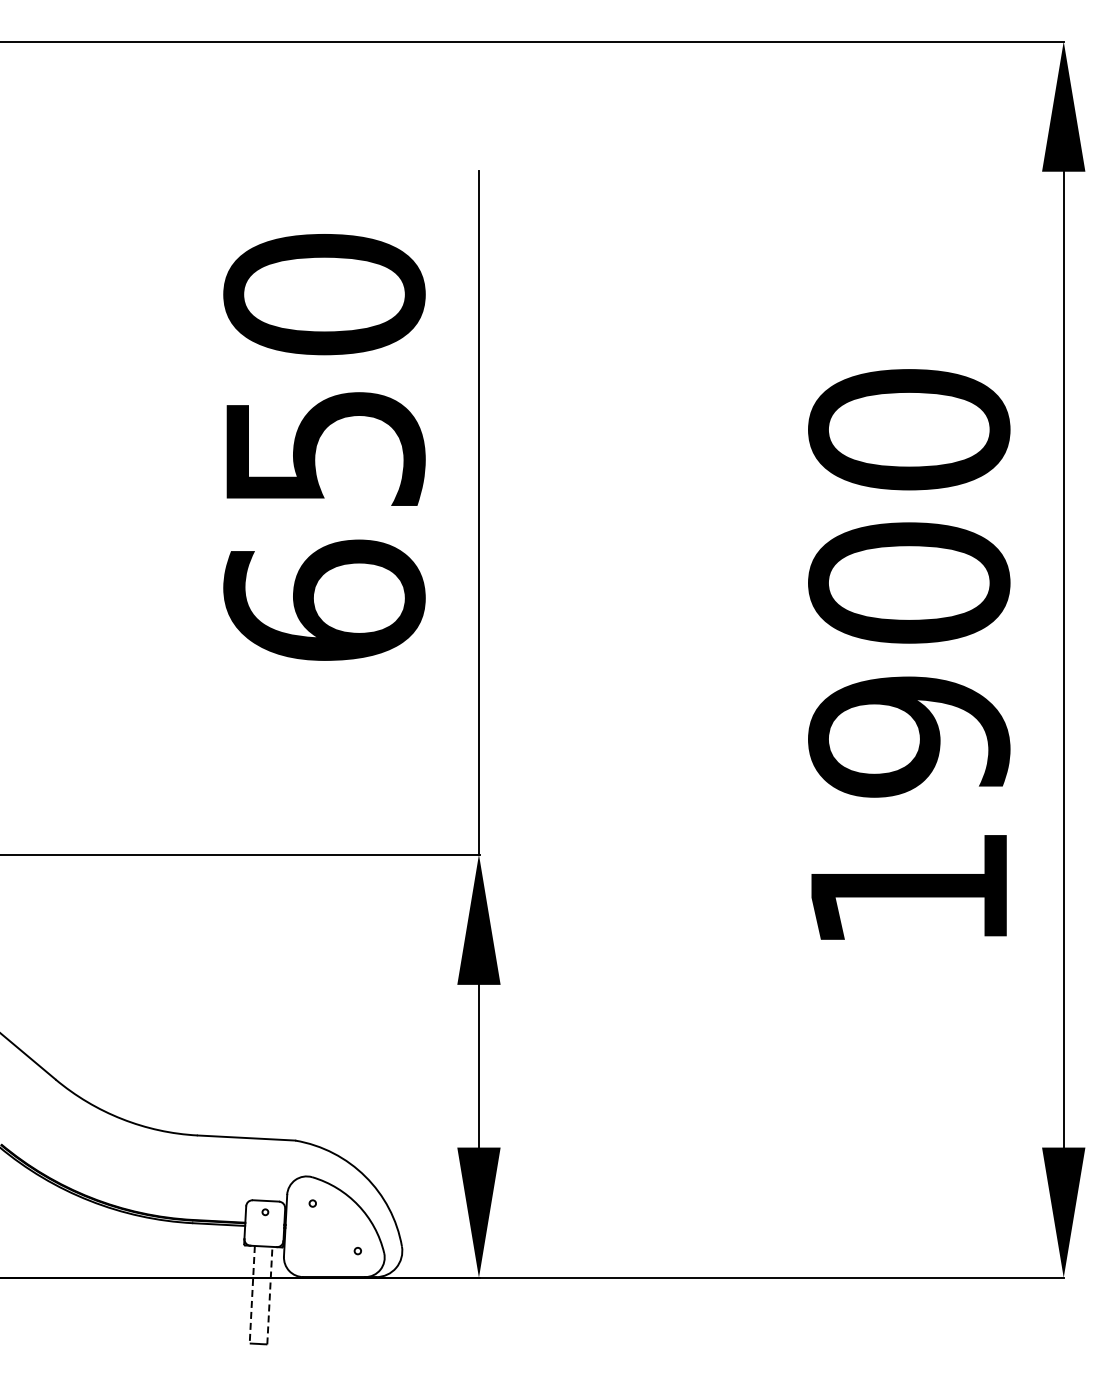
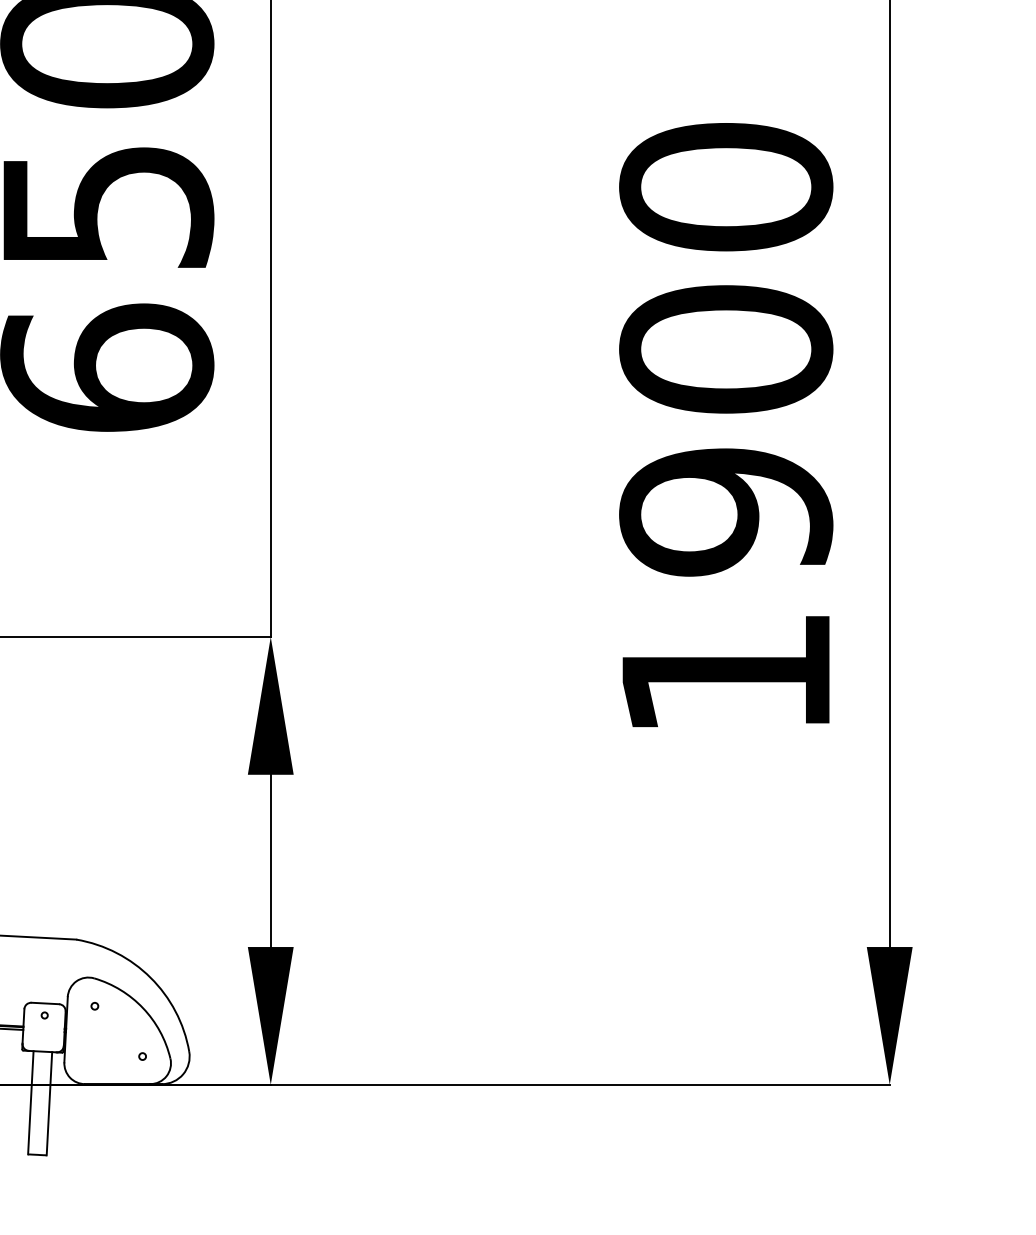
line: (252, 1294) -> (31, 1102), dashed -> solid
line: (269, 1295) -> (49, 1103), dashed -> solid

